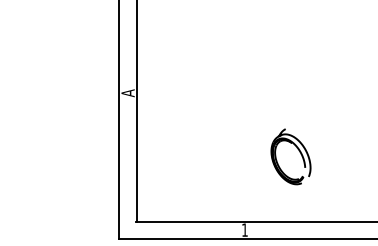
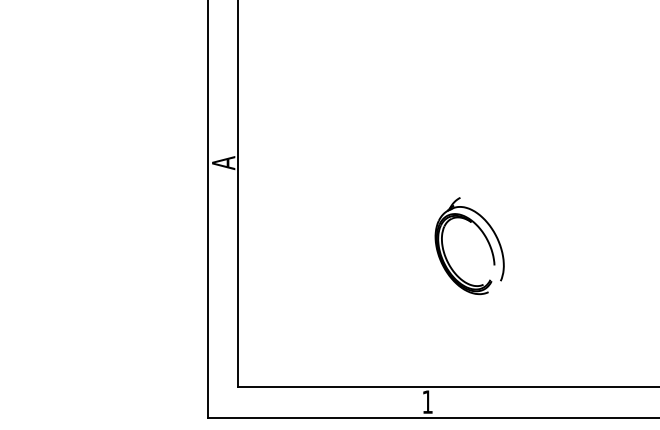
part: (299, 152) -> (484, 238), moved

